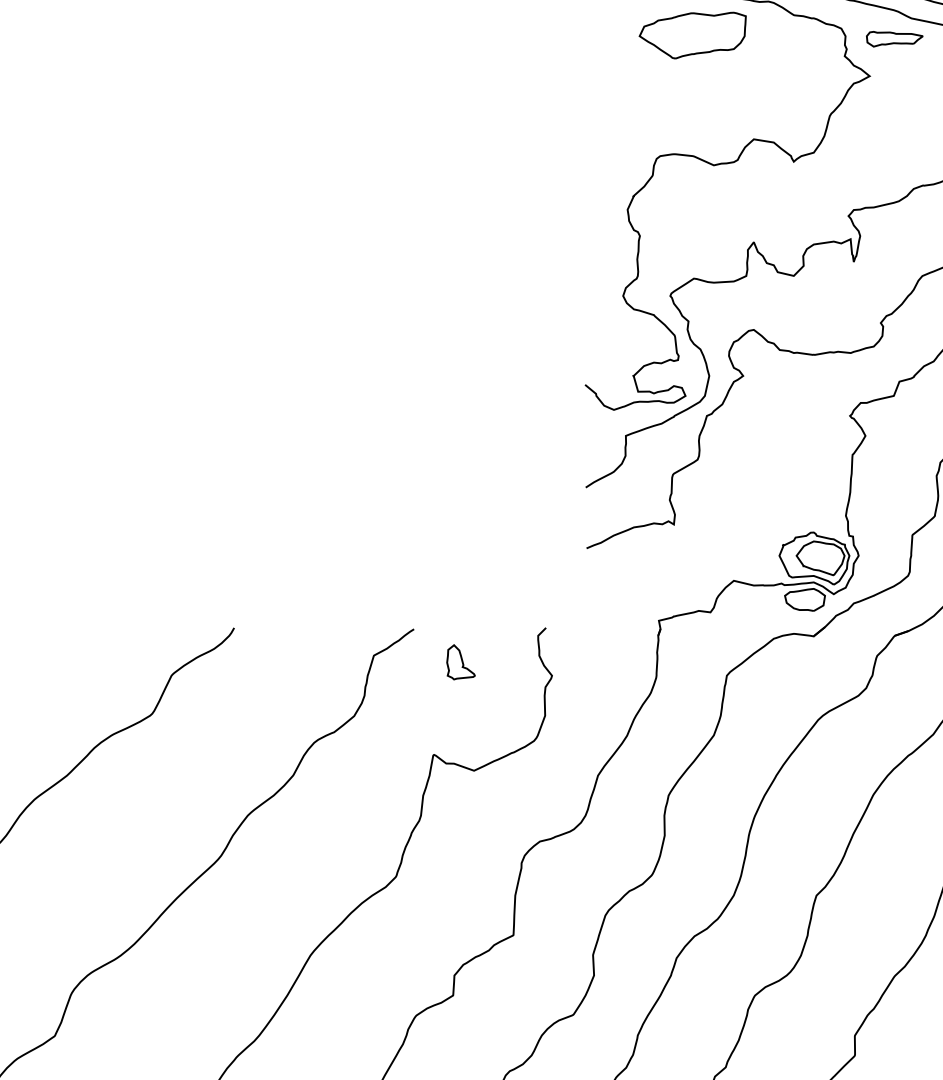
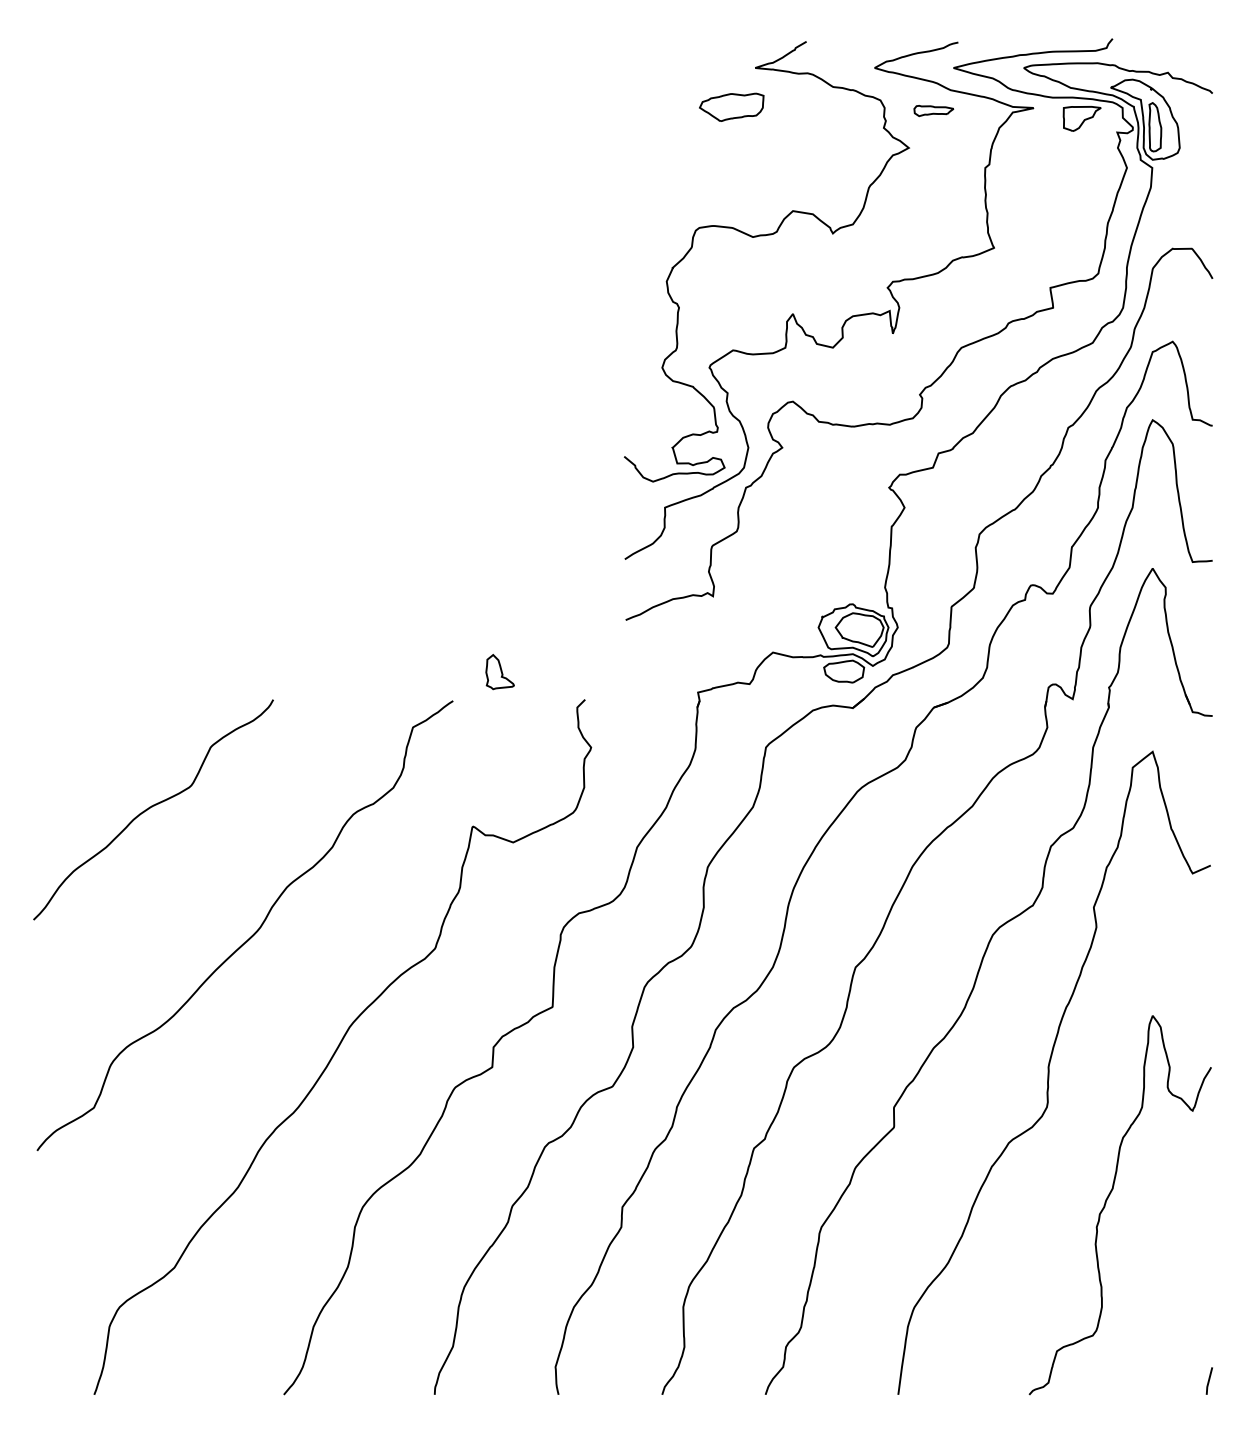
part: (692, 35) -> (731, 107), size x0.6
part: (894, 38) -> (933, 110), size x0.7
part: (460, 662) -> (499, 672), moved

